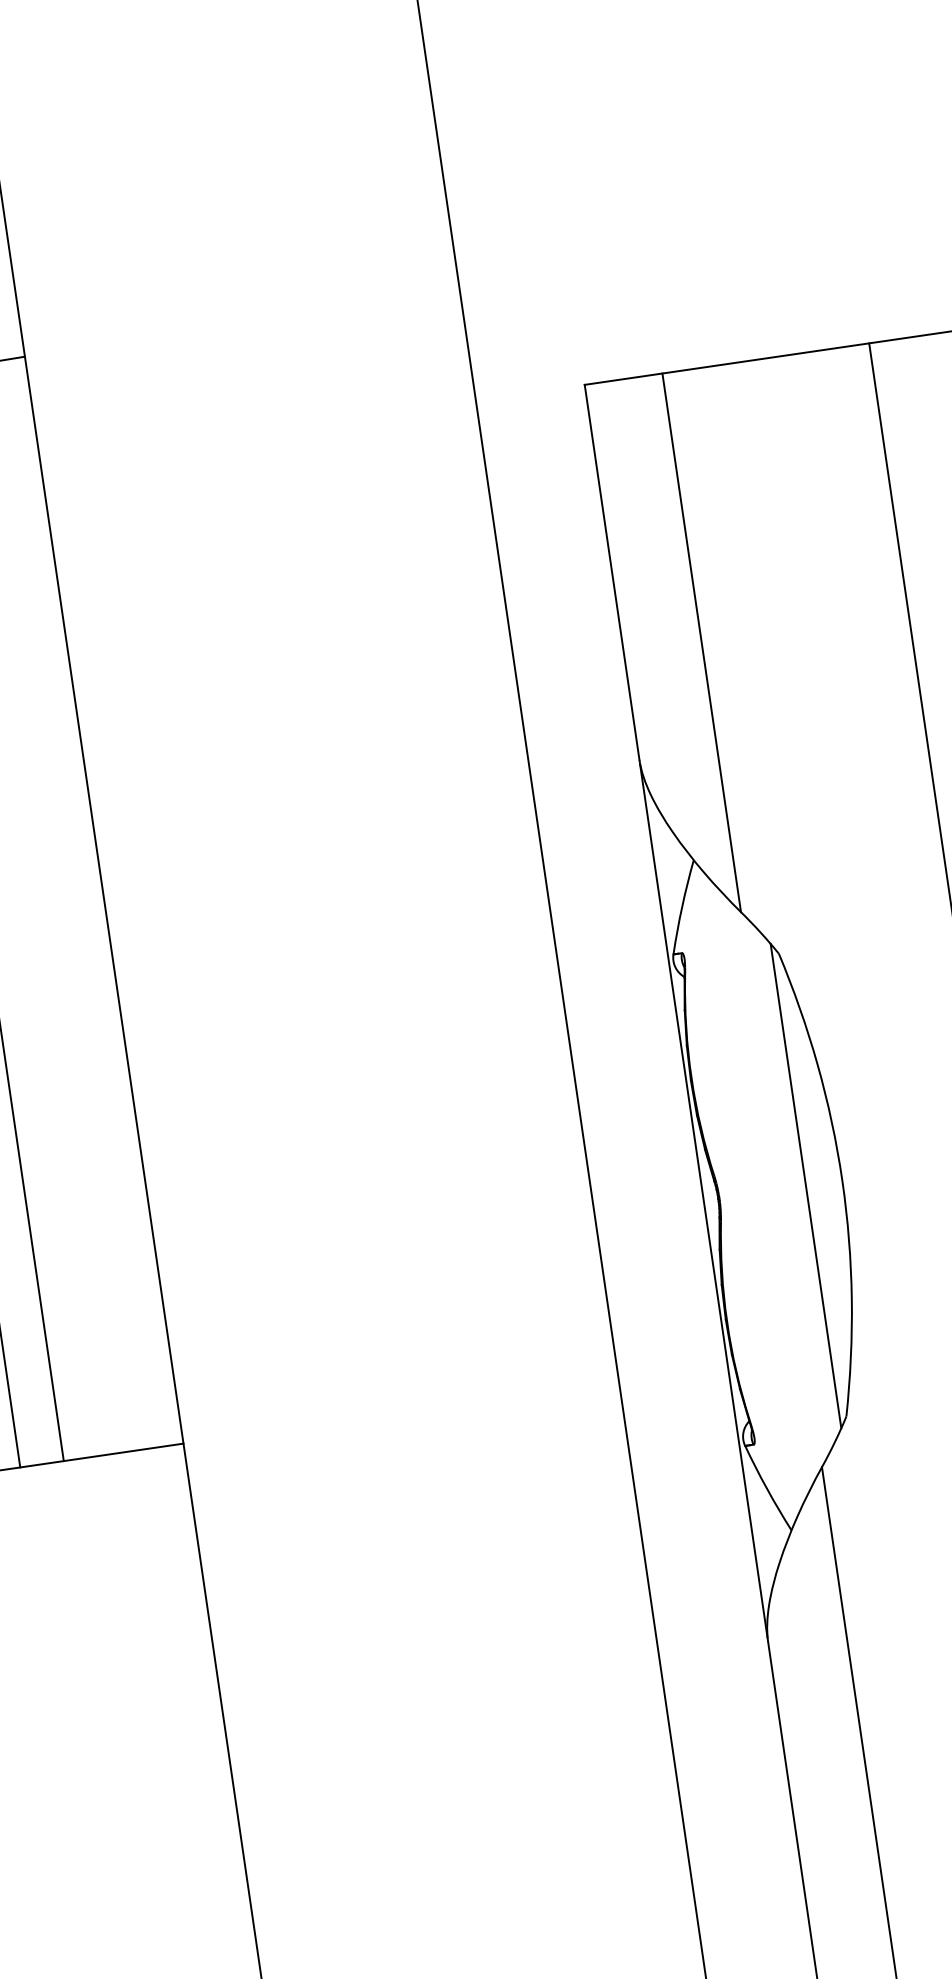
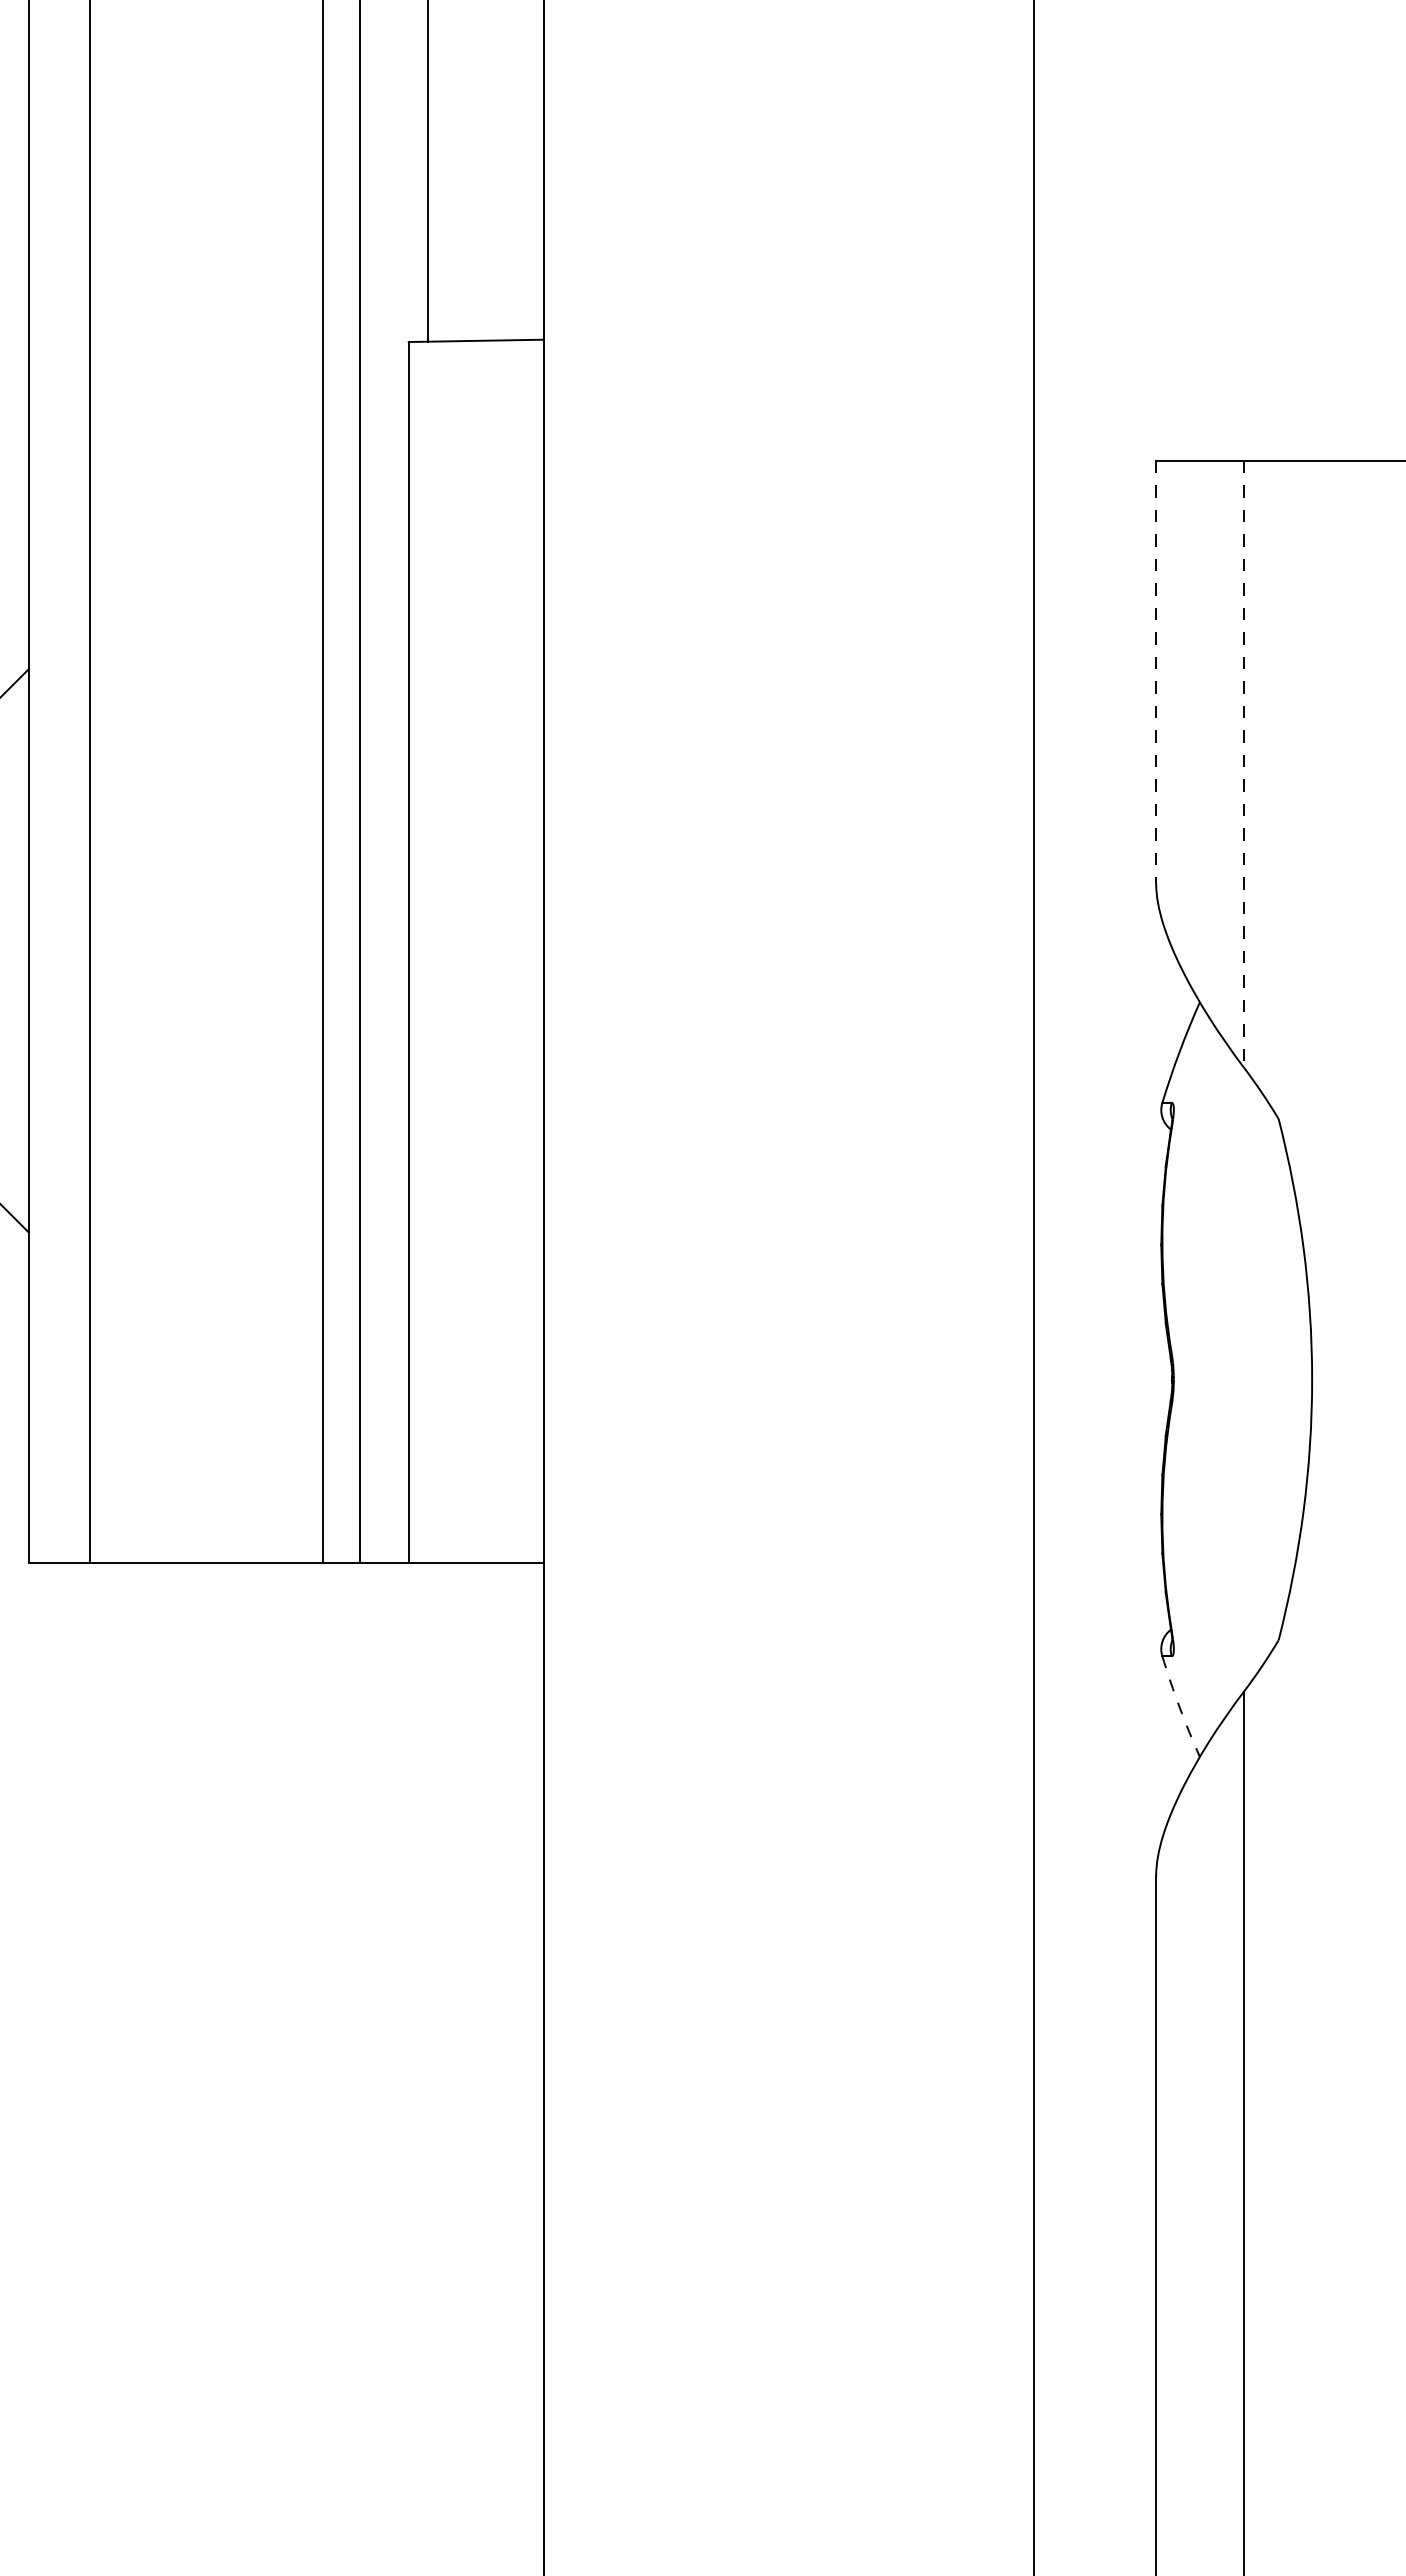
line: (612, 572) -> (1156, 672), solid -> dashed
line: (701, 643) -> (1243, 764), solid -> dashed
line: (806, 1185) -> (1271, 1379), removed
line: (704, 1200) -> (1156, 1379), removed
arc: (767, 1489) -> (1179, 1707), solid -> dashed

